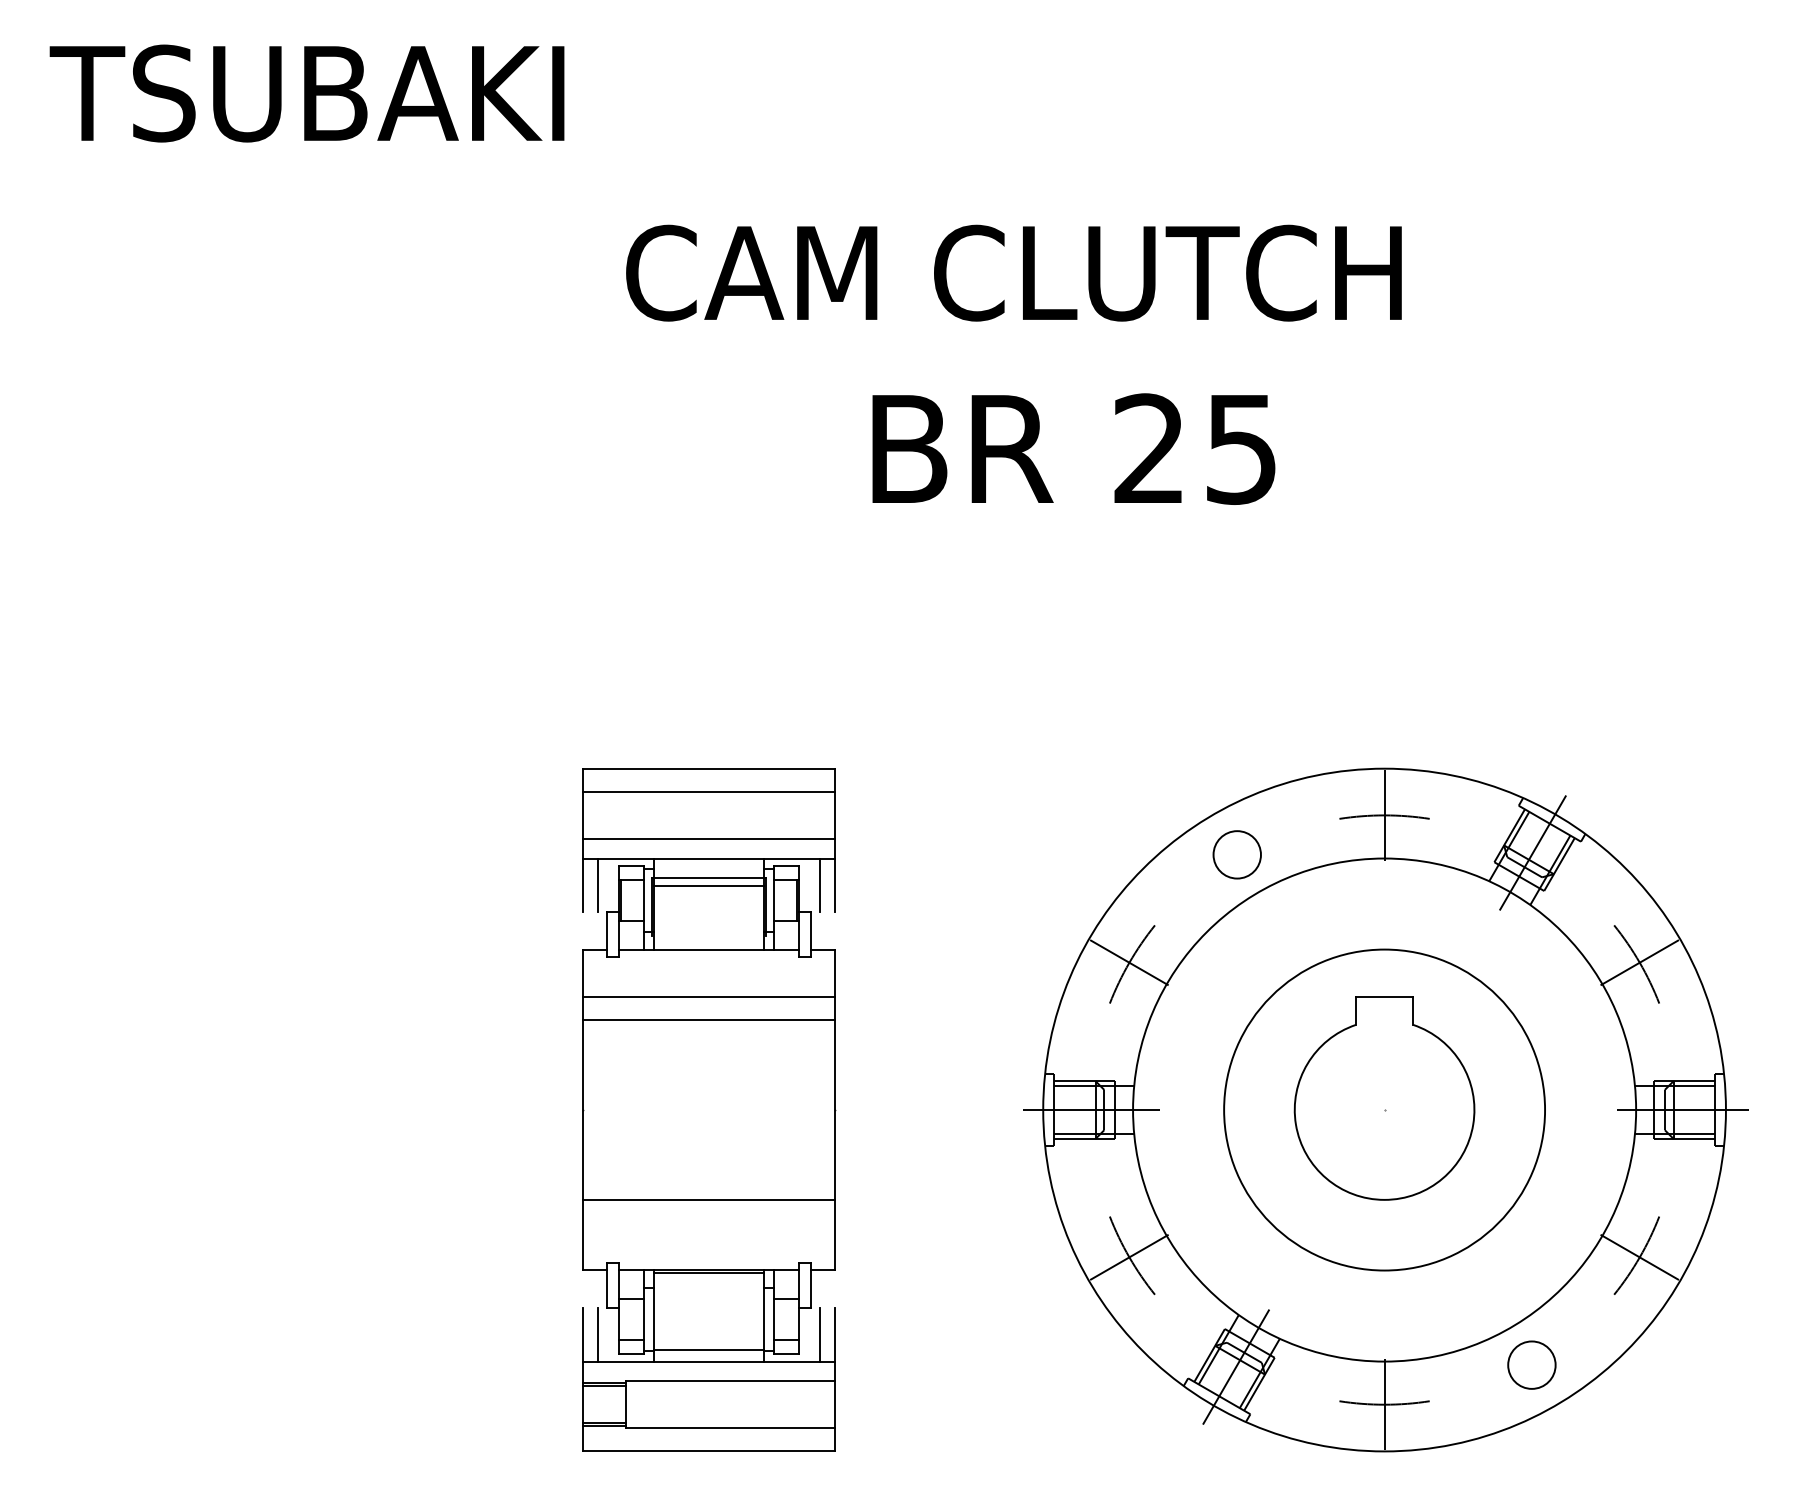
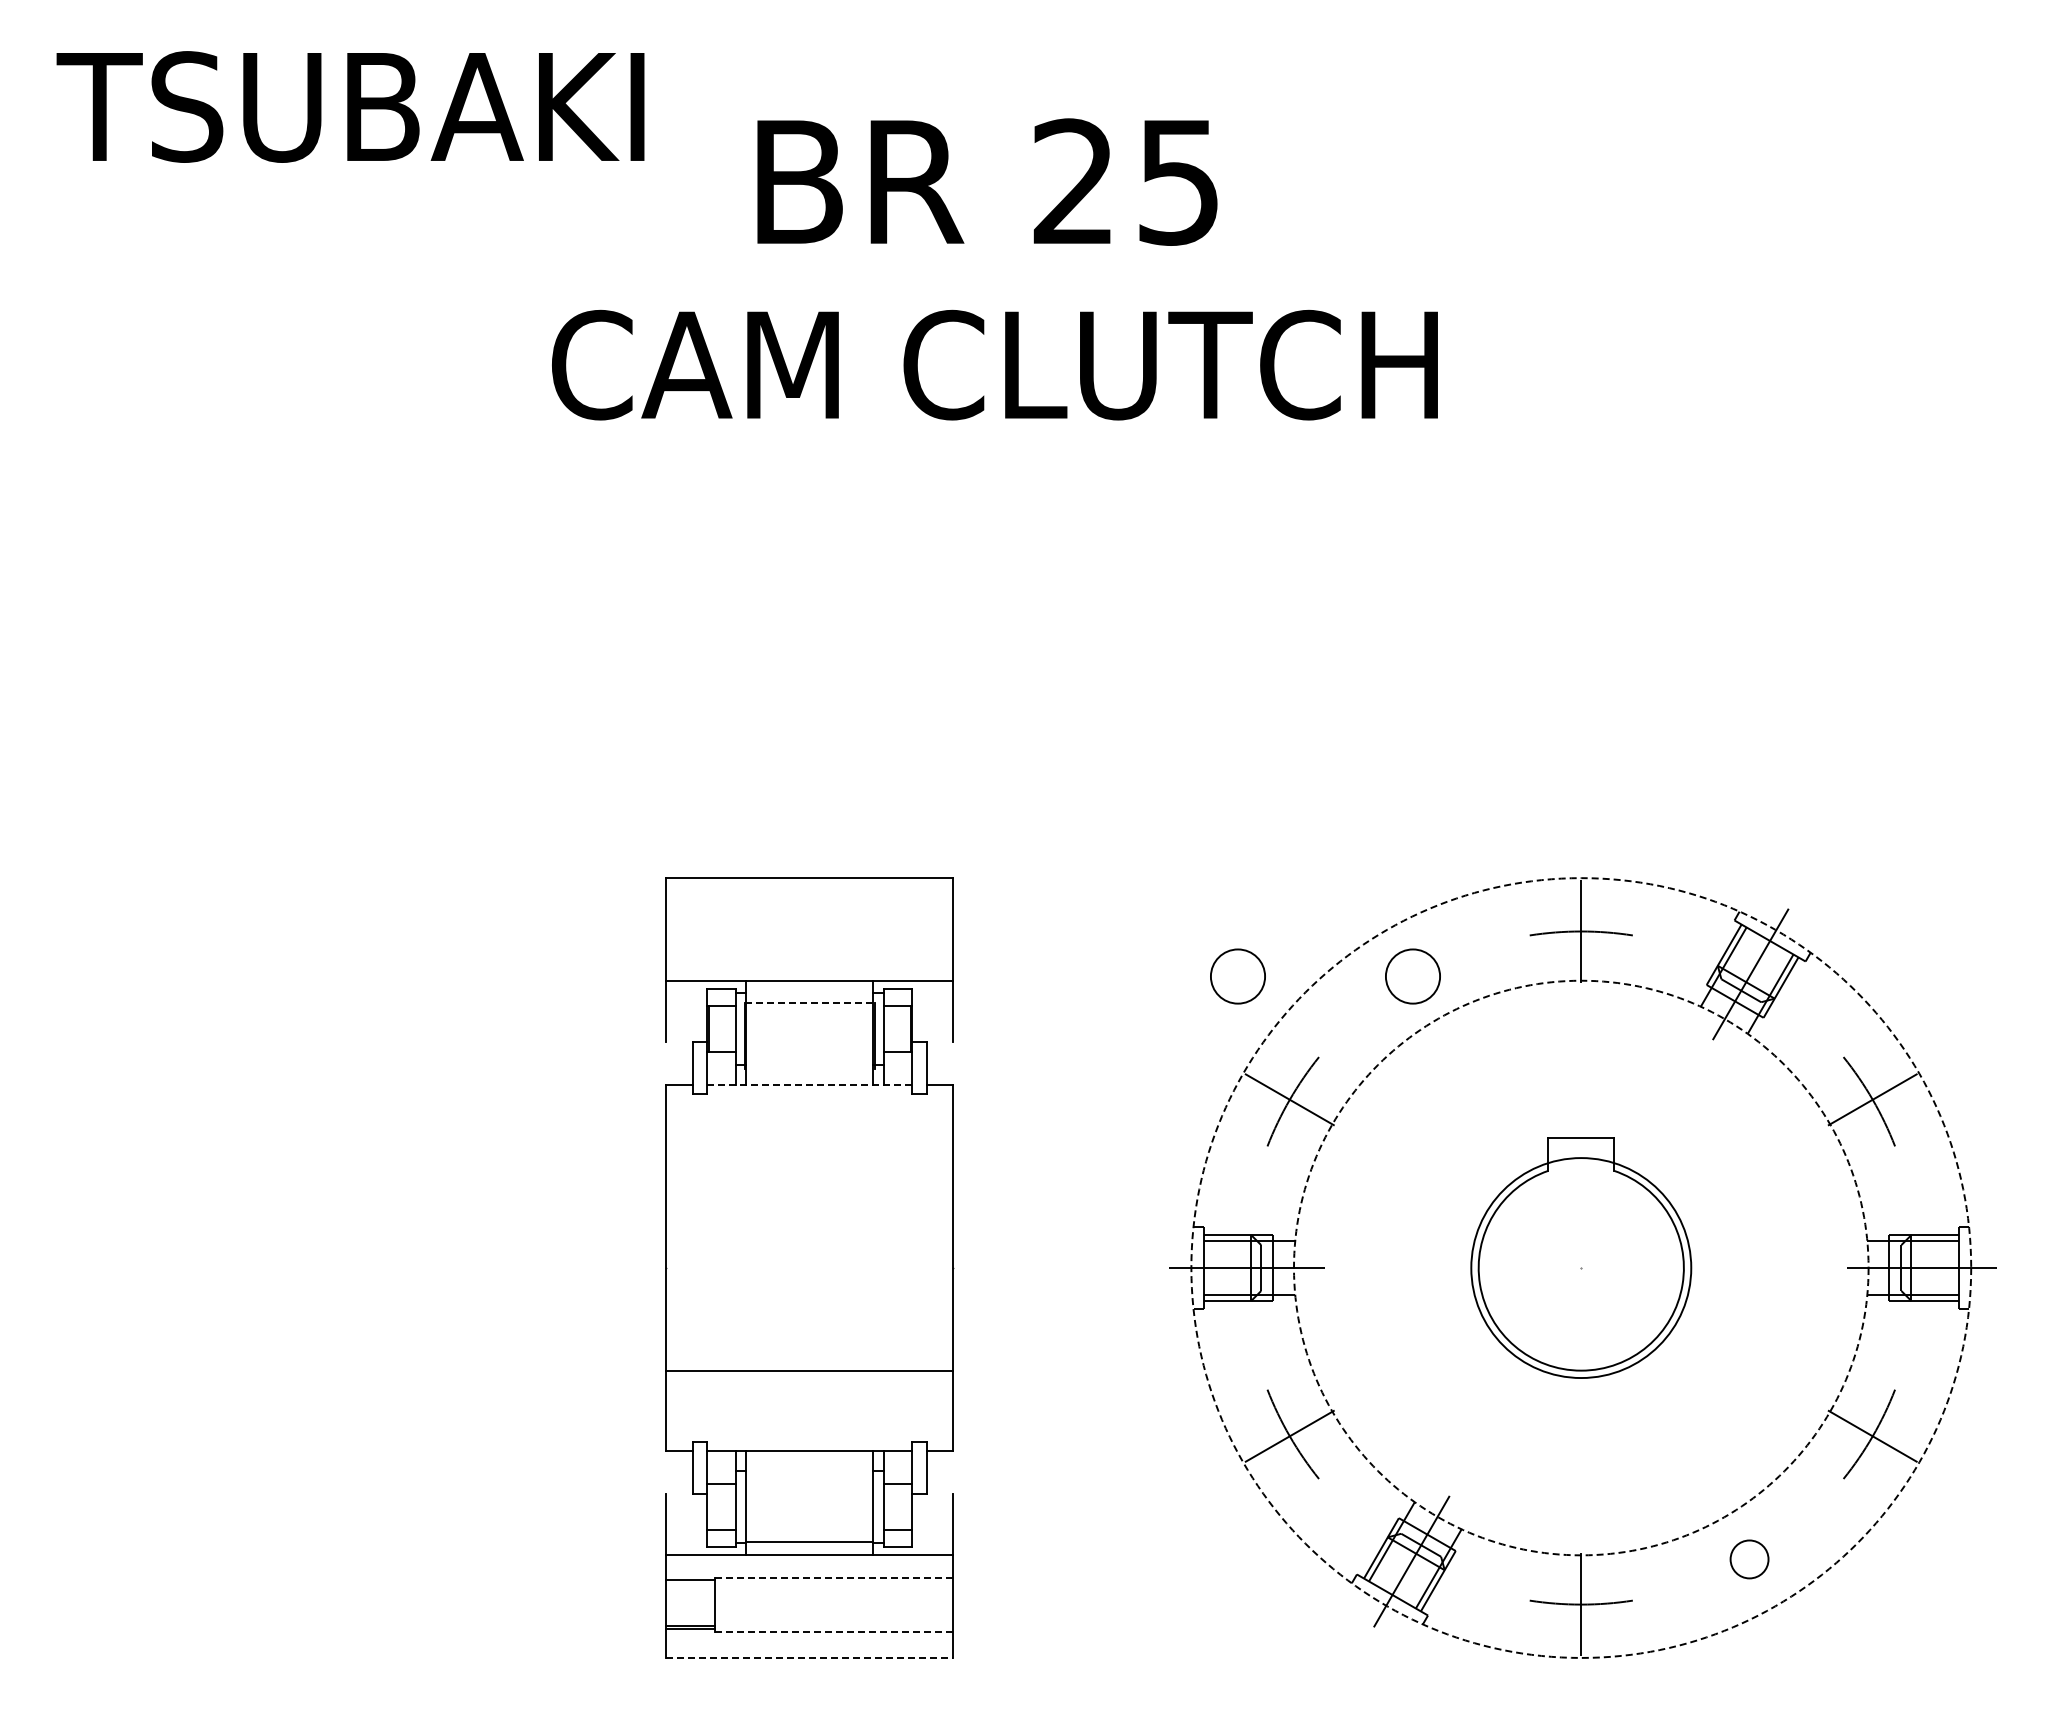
text: (1013, 272) -> (994, 364), moved
text: (1073, 448) -> (987, 181), moved
line: (708, 791) -> (809, 904), removed
line: (708, 839) -> (809, 958), removed
circle: (1083, 854) -> (1237, 976), added
line: (708, 877) -> (809, 1002), solid -> dashed
line: (597, 884) -> (682, 1010), removed
line: (820, 884) -> (936, 1010), removed
line: (708, 886) -> (809, 1012), removed
line: (708, 949) -> (809, 1084), solid -> dashed
line: (708, 996) -> (809, 1138), removed
line: (708, 1020) -> (809, 1165), removed
circle: (1383, 1109) -> (1580, 1267), size x0.6
circle: (1383, 1109) -> (1580, 1267), solid -> dashed
circle: (1384, 1109) -> (1581, 1267), solid -> dashed
line: (708, 1273) -> (809, 1454), removed
line: (597, 1334) -> (682, 1524), removed
line: (820, 1334) -> (936, 1524), removed
circle: (1531, 1365) -> (1749, 1559), size x0.7
line: (730, 1380) -> (834, 1577), solid -> dashed
line: (604, 1386) -> (690, 1583), removed
line: (730, 1428) -> (834, 1631), solid -> dashed
line: (708, 1451) -> (809, 1657), solid -> dashed

